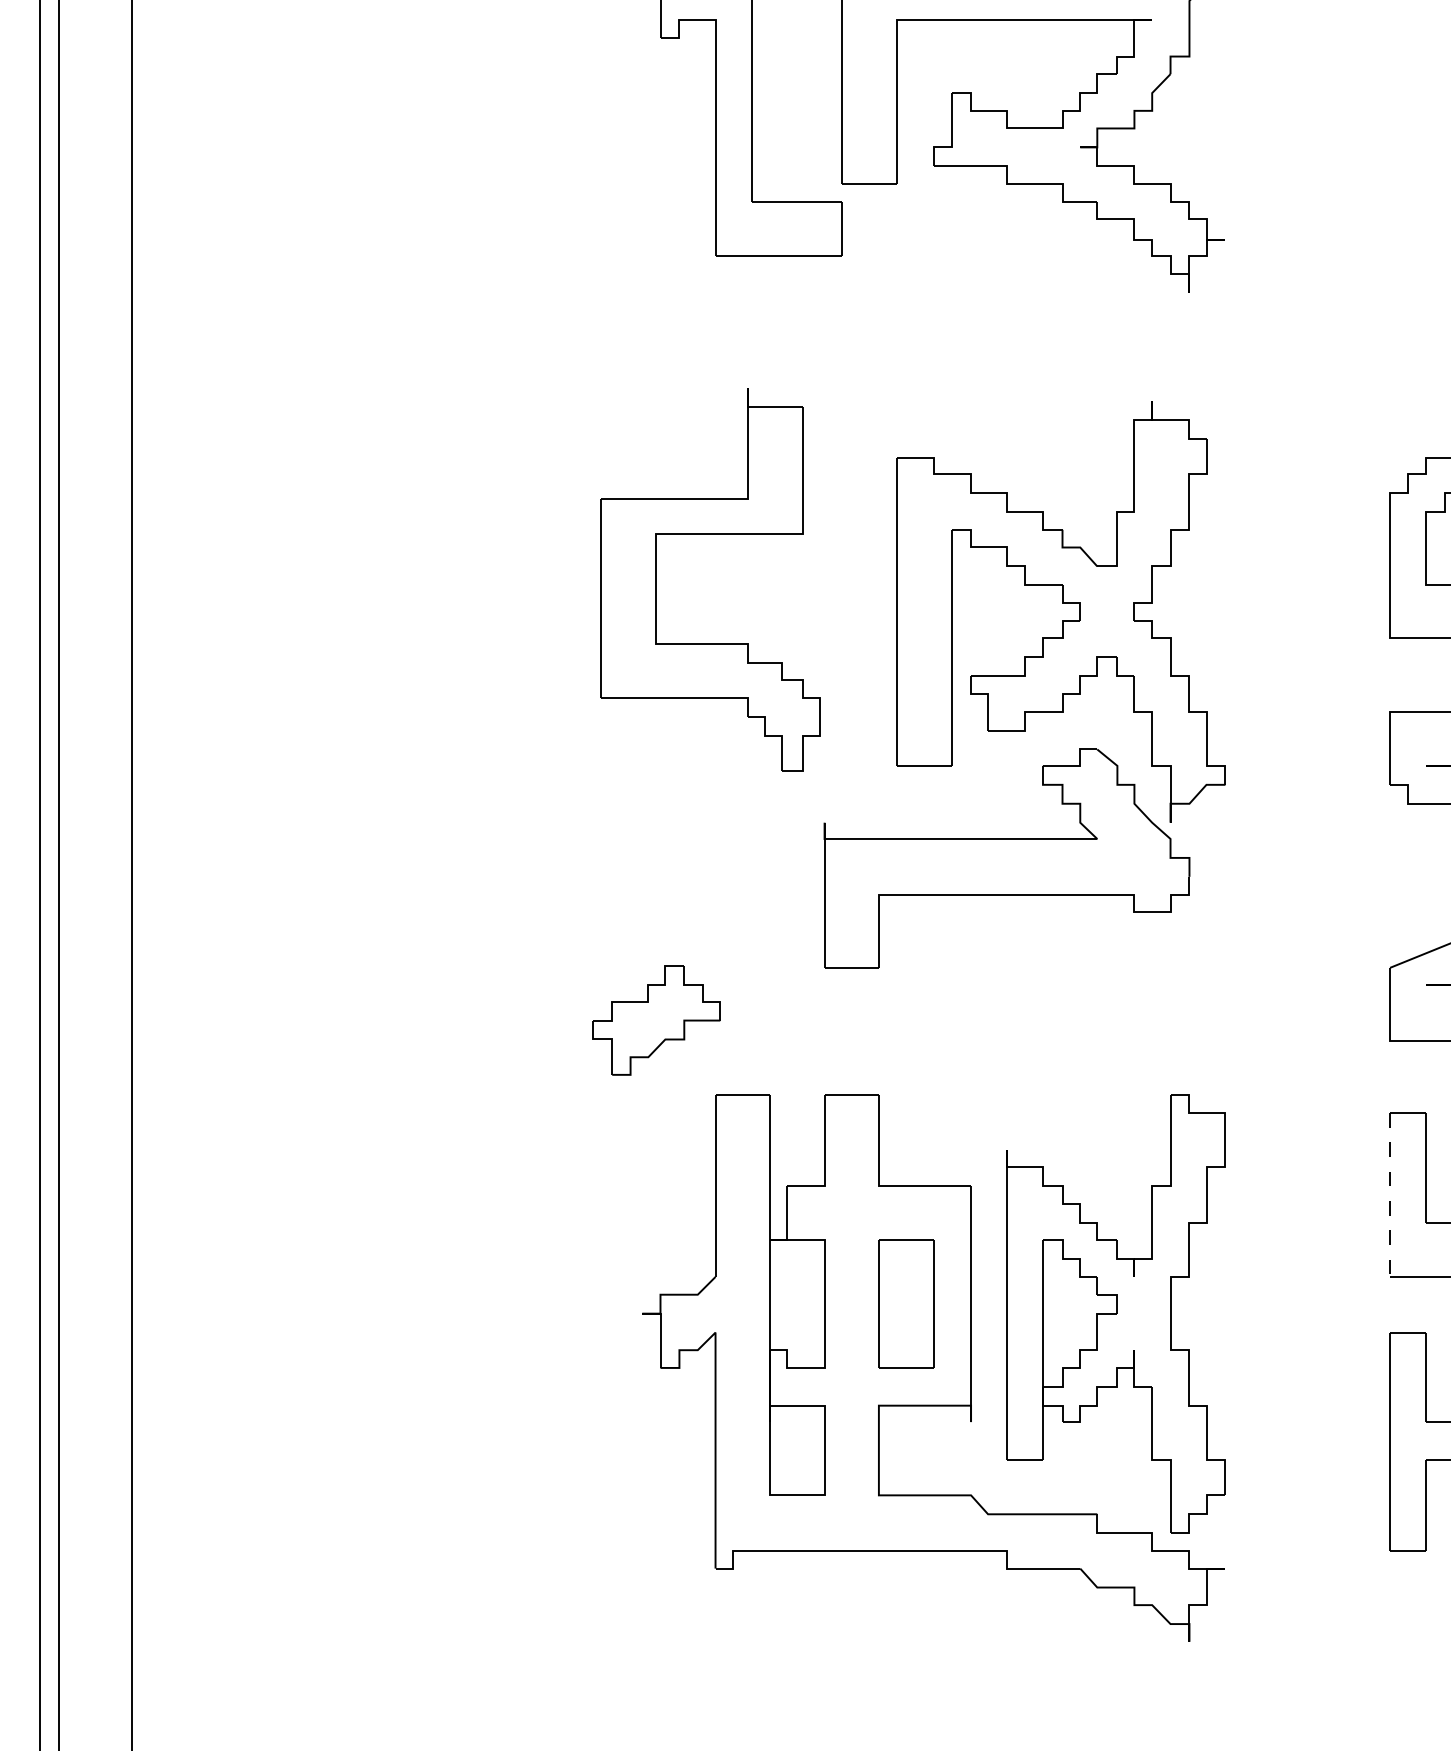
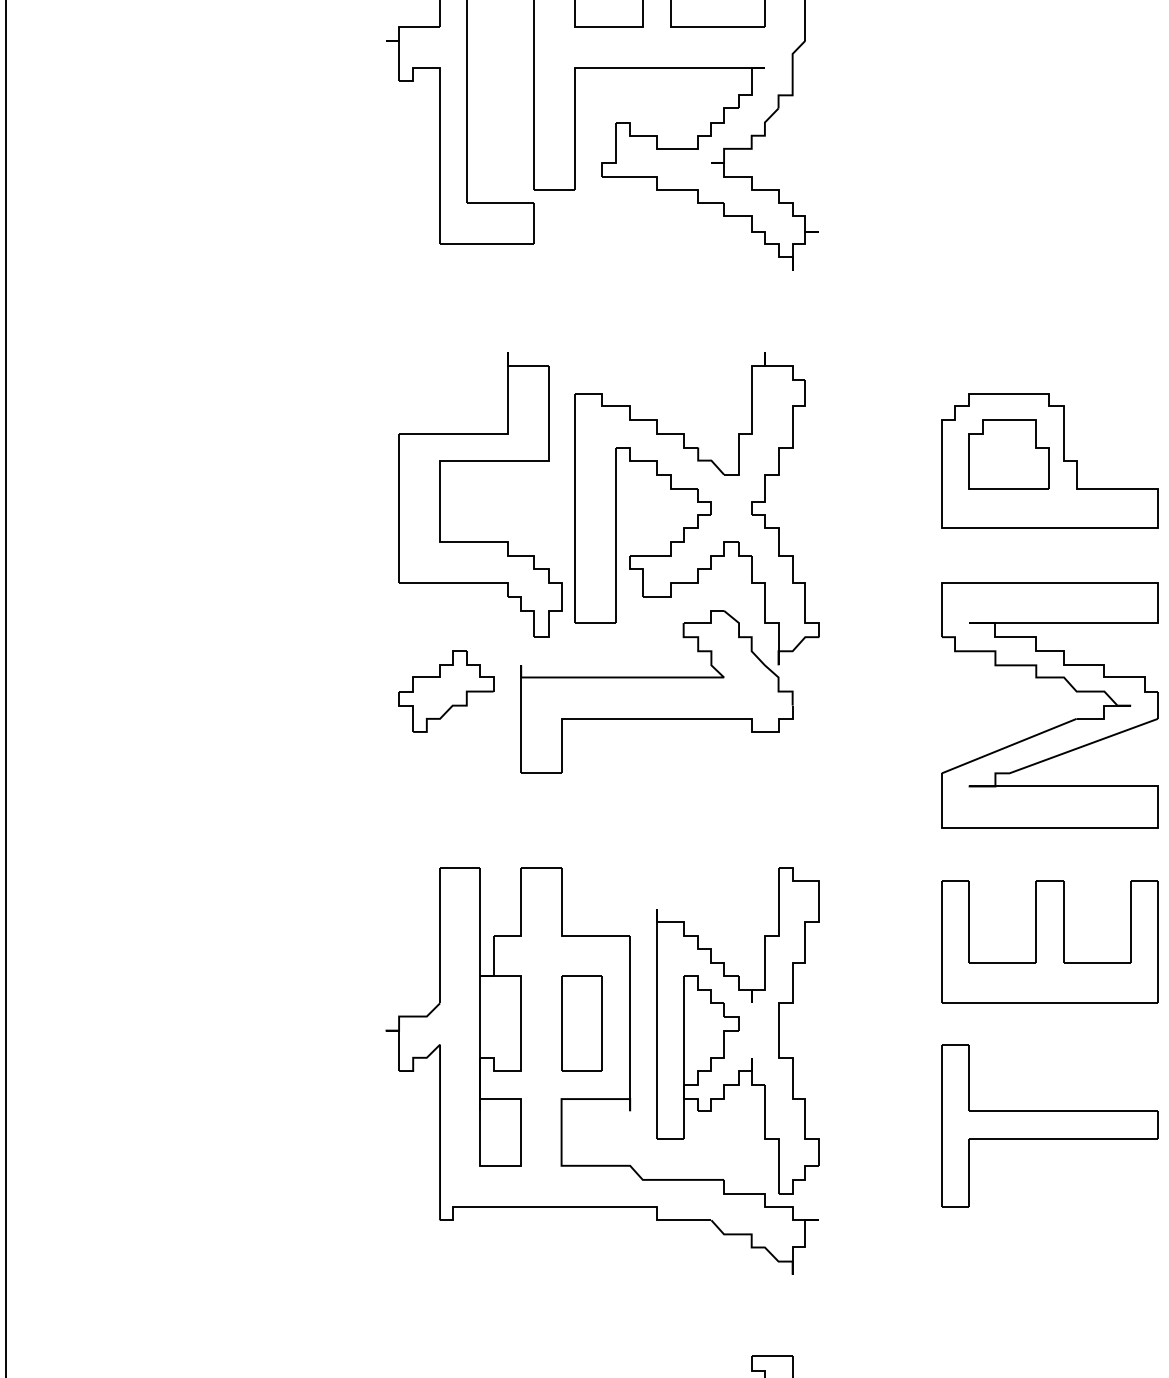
part: (710, 535) -> (480, 461), moved
part: (657, 1020) -> (446, 691), moved
line: (1389, 1195) -> (941, 942), dashed -> solid

